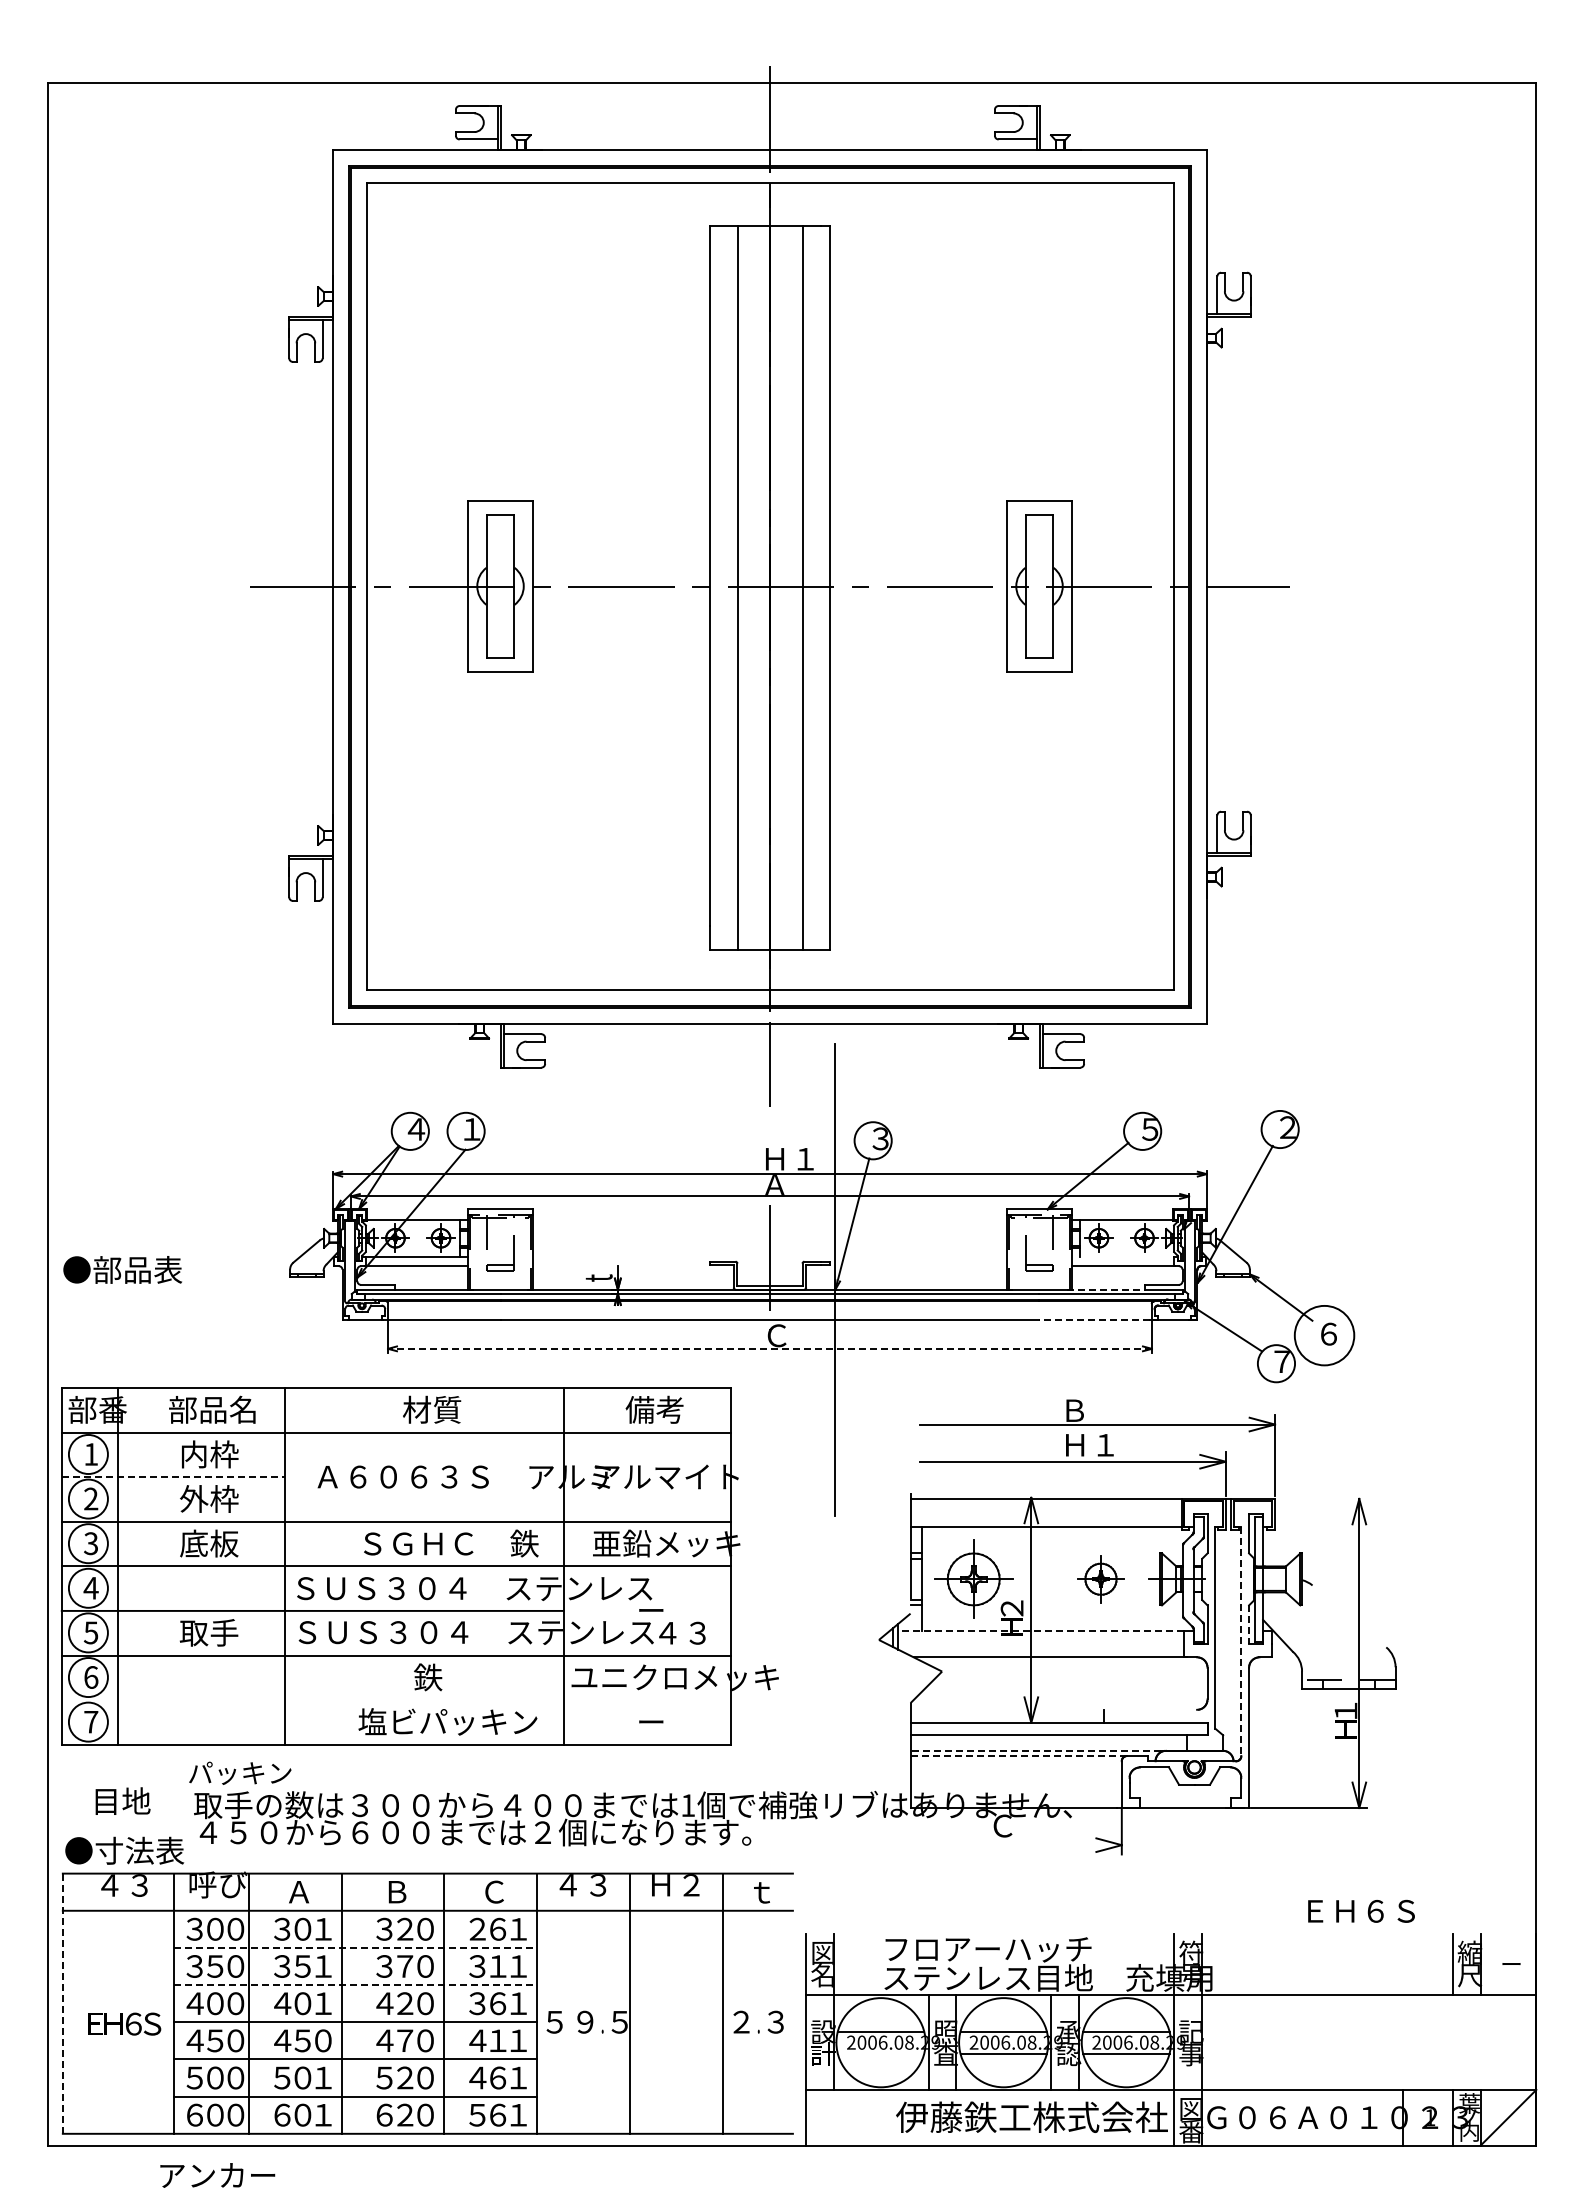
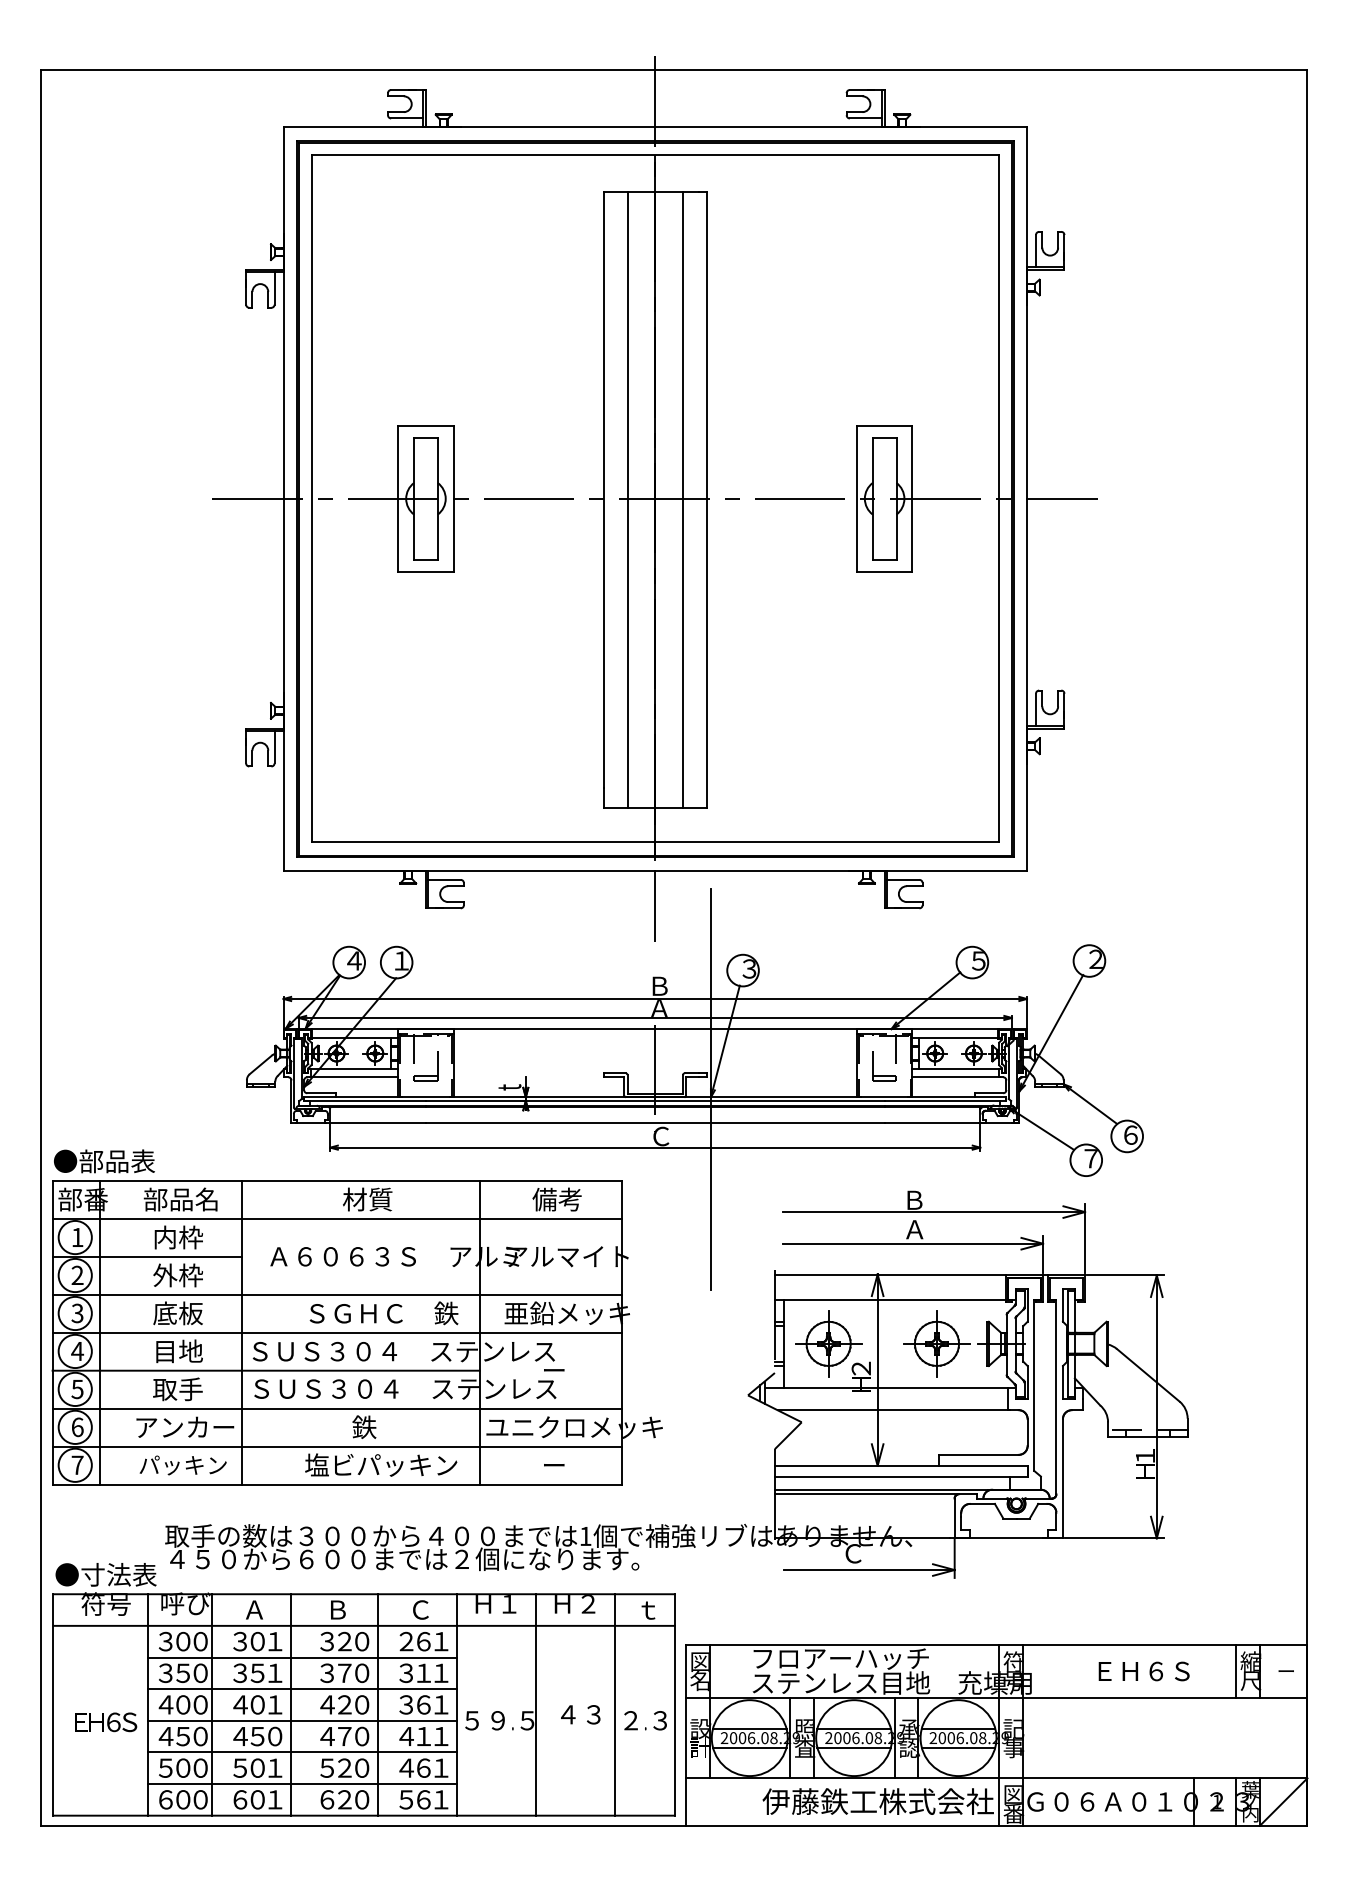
text: (789, 1159) -> (671, 986), Ｈ１ -> Ｂ
line: (769, 1209) -> (654, 1029), added
line: (1123, 1256) -> (956, 1069), added
text: (122, 1269) -> (104, 1160), moved
line: (1106, 1289) -> (941, 1097), dashed -> solid
line: (1094, 1320) -> (931, 1123), dashed -> solid
circle: (1324, 1335) -> (1127, 1136), size x0.62
line: (769, 1348) -> (654, 1147), dashed -> solid
text: (1088, 1445) -> (926, 1229), Ｈ１ -> Ａ
line: (173, 1477) -> (147, 1257), dashed -> solid
line: (1322, 1498) -> (1125, 1275), added
part: (1100, 1578) -> (936, 1343), size x1.67
line: (1349, 1616) -> (1148, 1375), added
line: (1249, 1625) -> (1063, 1383), dashed -> solid
line: (1041, 1631) -> (886, 1388), dashed -> solid
text: (682, 1632) -> (580, 1714), moved
line: (1241, 1642) -> (1056, 1397), dashed -> solid
line: (395, 1700) -> (336, 1446), added
line: (1150, 1709) -> (979, 1454), added
line: (1035, 1750) -> (881, 1489), dashed -> solid
line: (1018, 1756) -> (866, 1494), dashed -> solid
text: (240, 1772) -> (183, 1464), moved
text: (122, 1800) -> (179, 1350), moved
line: (1021, 1845) -> (869, 1570), added
text: (124, 1885) -> (105, 1604), ４３ -> 符号
text: (582, 1885) -> (495, 1604), ４３ -> Ｈ１
text: (1361, 1910) -> (1144, 1670), moved
line: (1170, 1933) -> (996, 1645), added
line: (356, 1947) -> (303, 1657), dashed -> solid
line: (356, 1985) -> (303, 1689), dashed -> solid
line: (62, 2003) -> (53, 1704), dashed -> solid
line: (792, 2003) -> (674, 1704), added
line: (880, 2053) -> (749, 1747), added
text: (217, 2175) -> (185, 1427), moved

